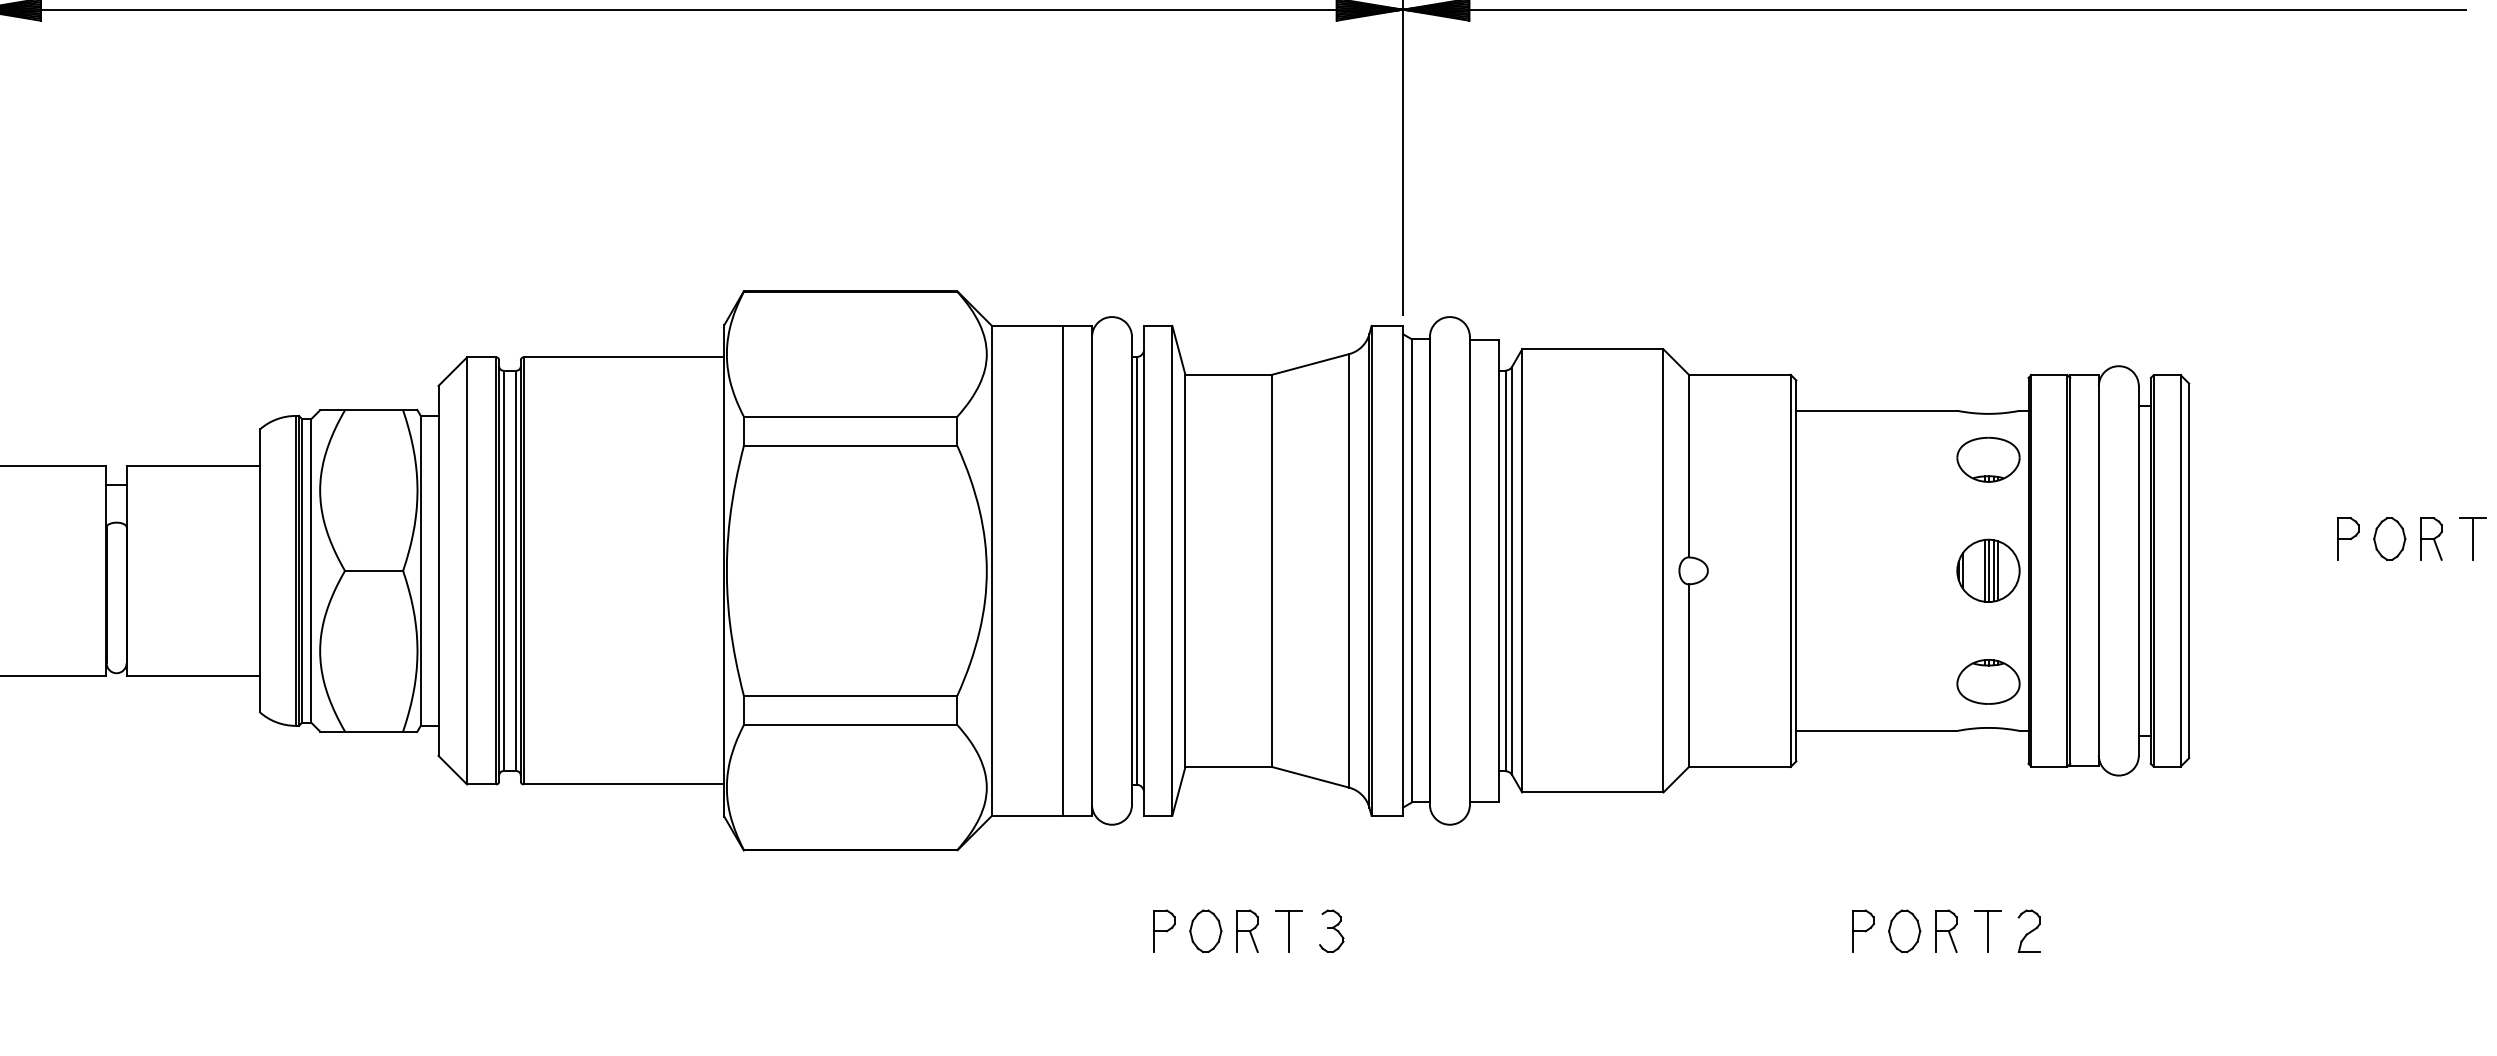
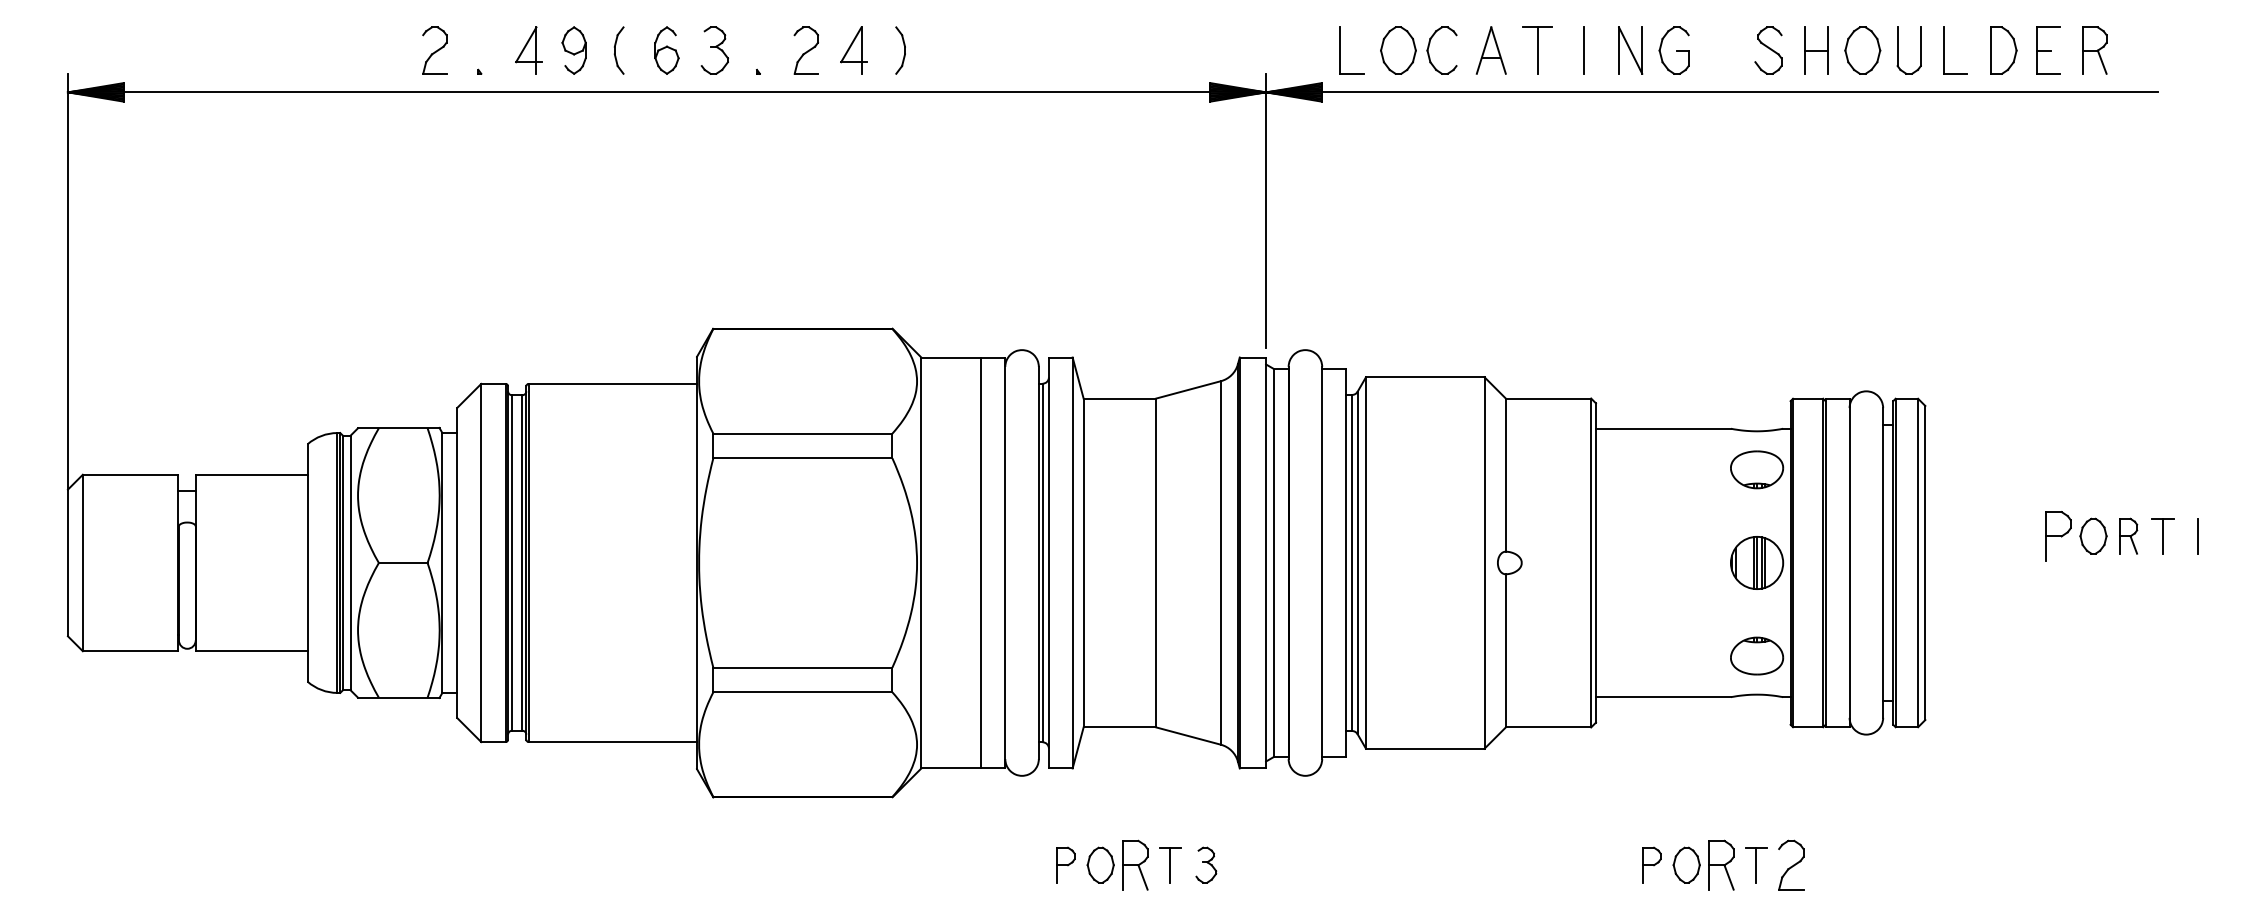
part: (2347, 538) -> (2058, 535), size x1.4
part: (1247, 930) -> (1135, 864), size x1.4
part: (1946, 930) -> (1721, 864), size x1.4
part: (2028, 930) -> (1790, 864), size x1.4

